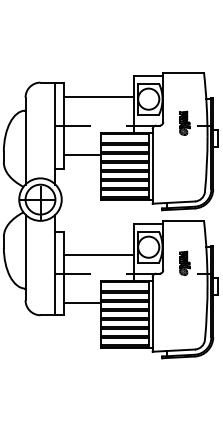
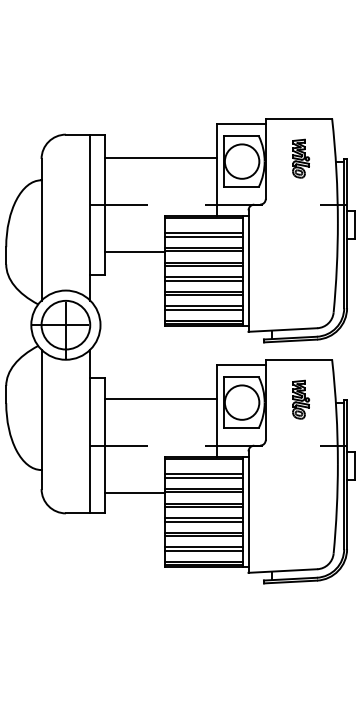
part: (184, 122) -> (300, 157), moved
line: (98, 254) -> (160, 398), moved
part: (184, 262) -> (300, 398), moved

